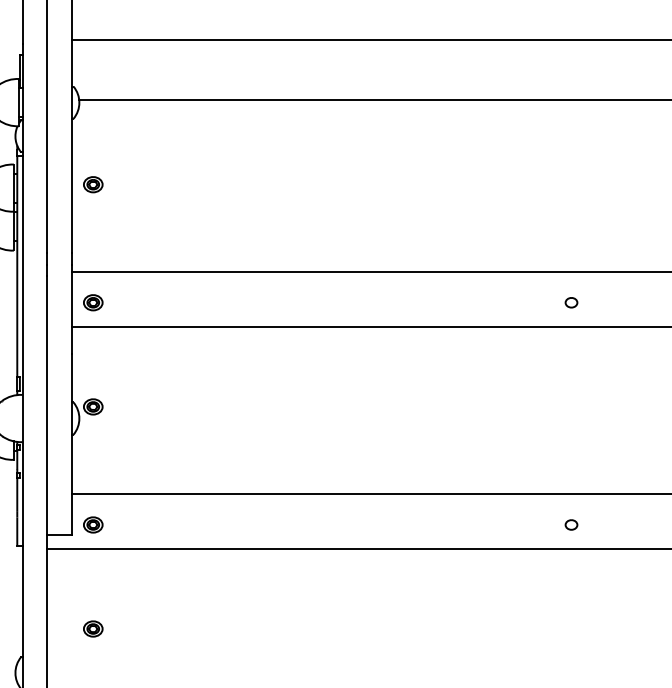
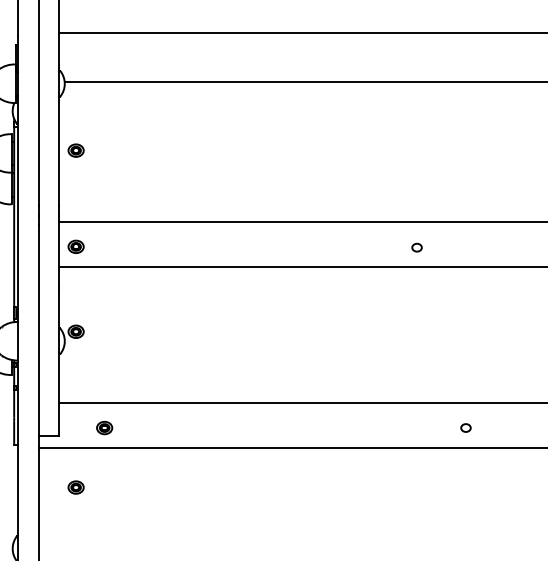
part: (571, 302) -> (417, 247), moved
part: (93, 524) -> (104, 427), moved
part: (93, 628) -> (76, 487), moved

